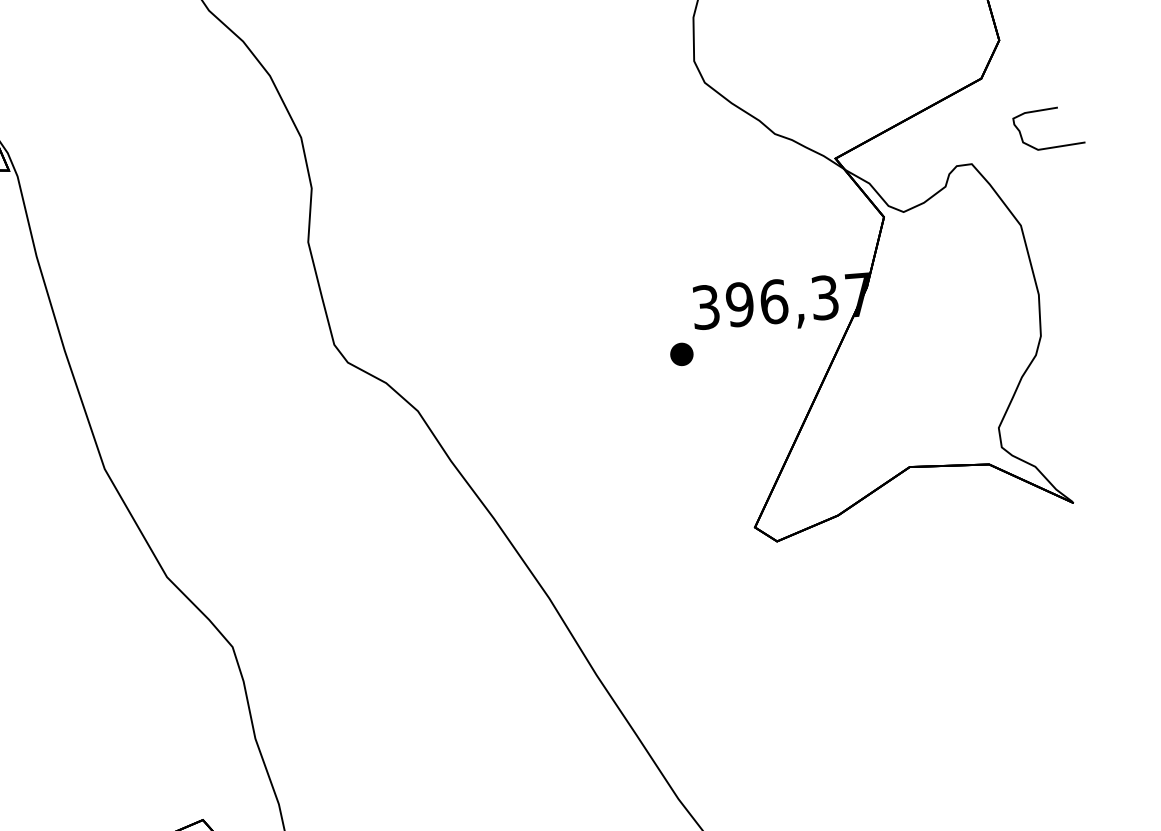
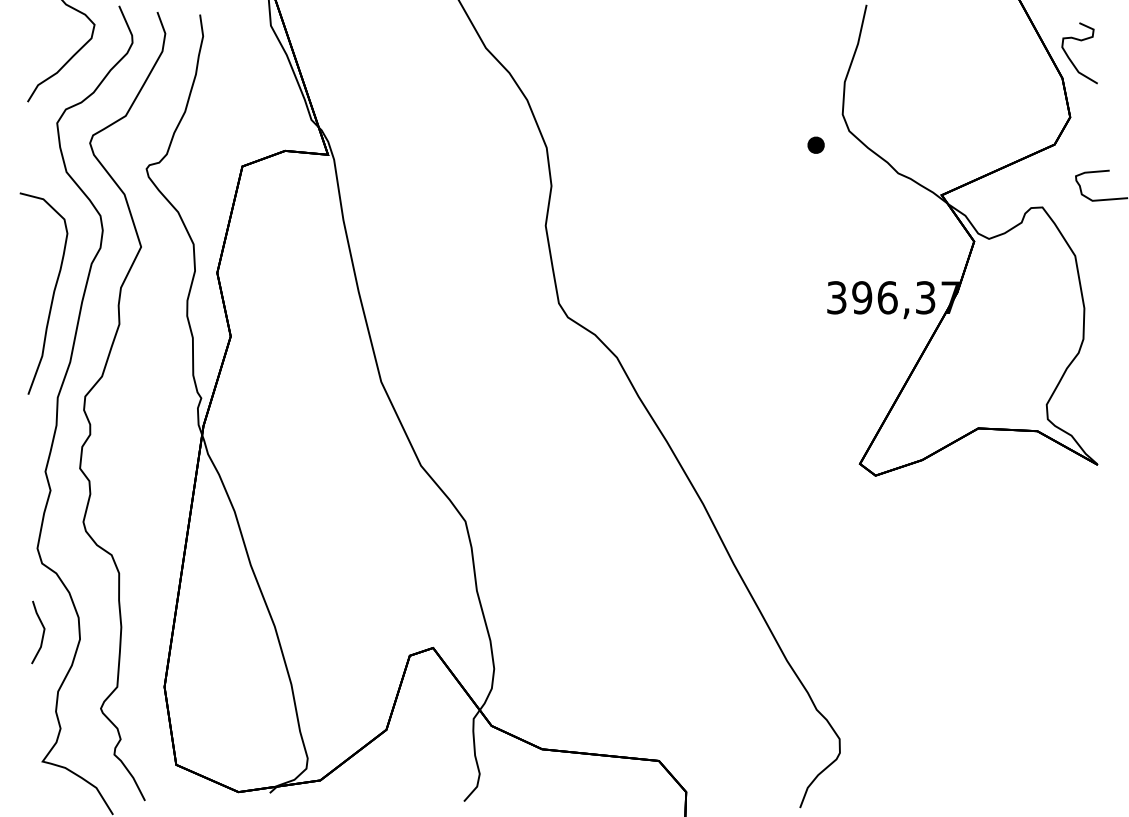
part: (680, 353) -> (815, 144), moved

